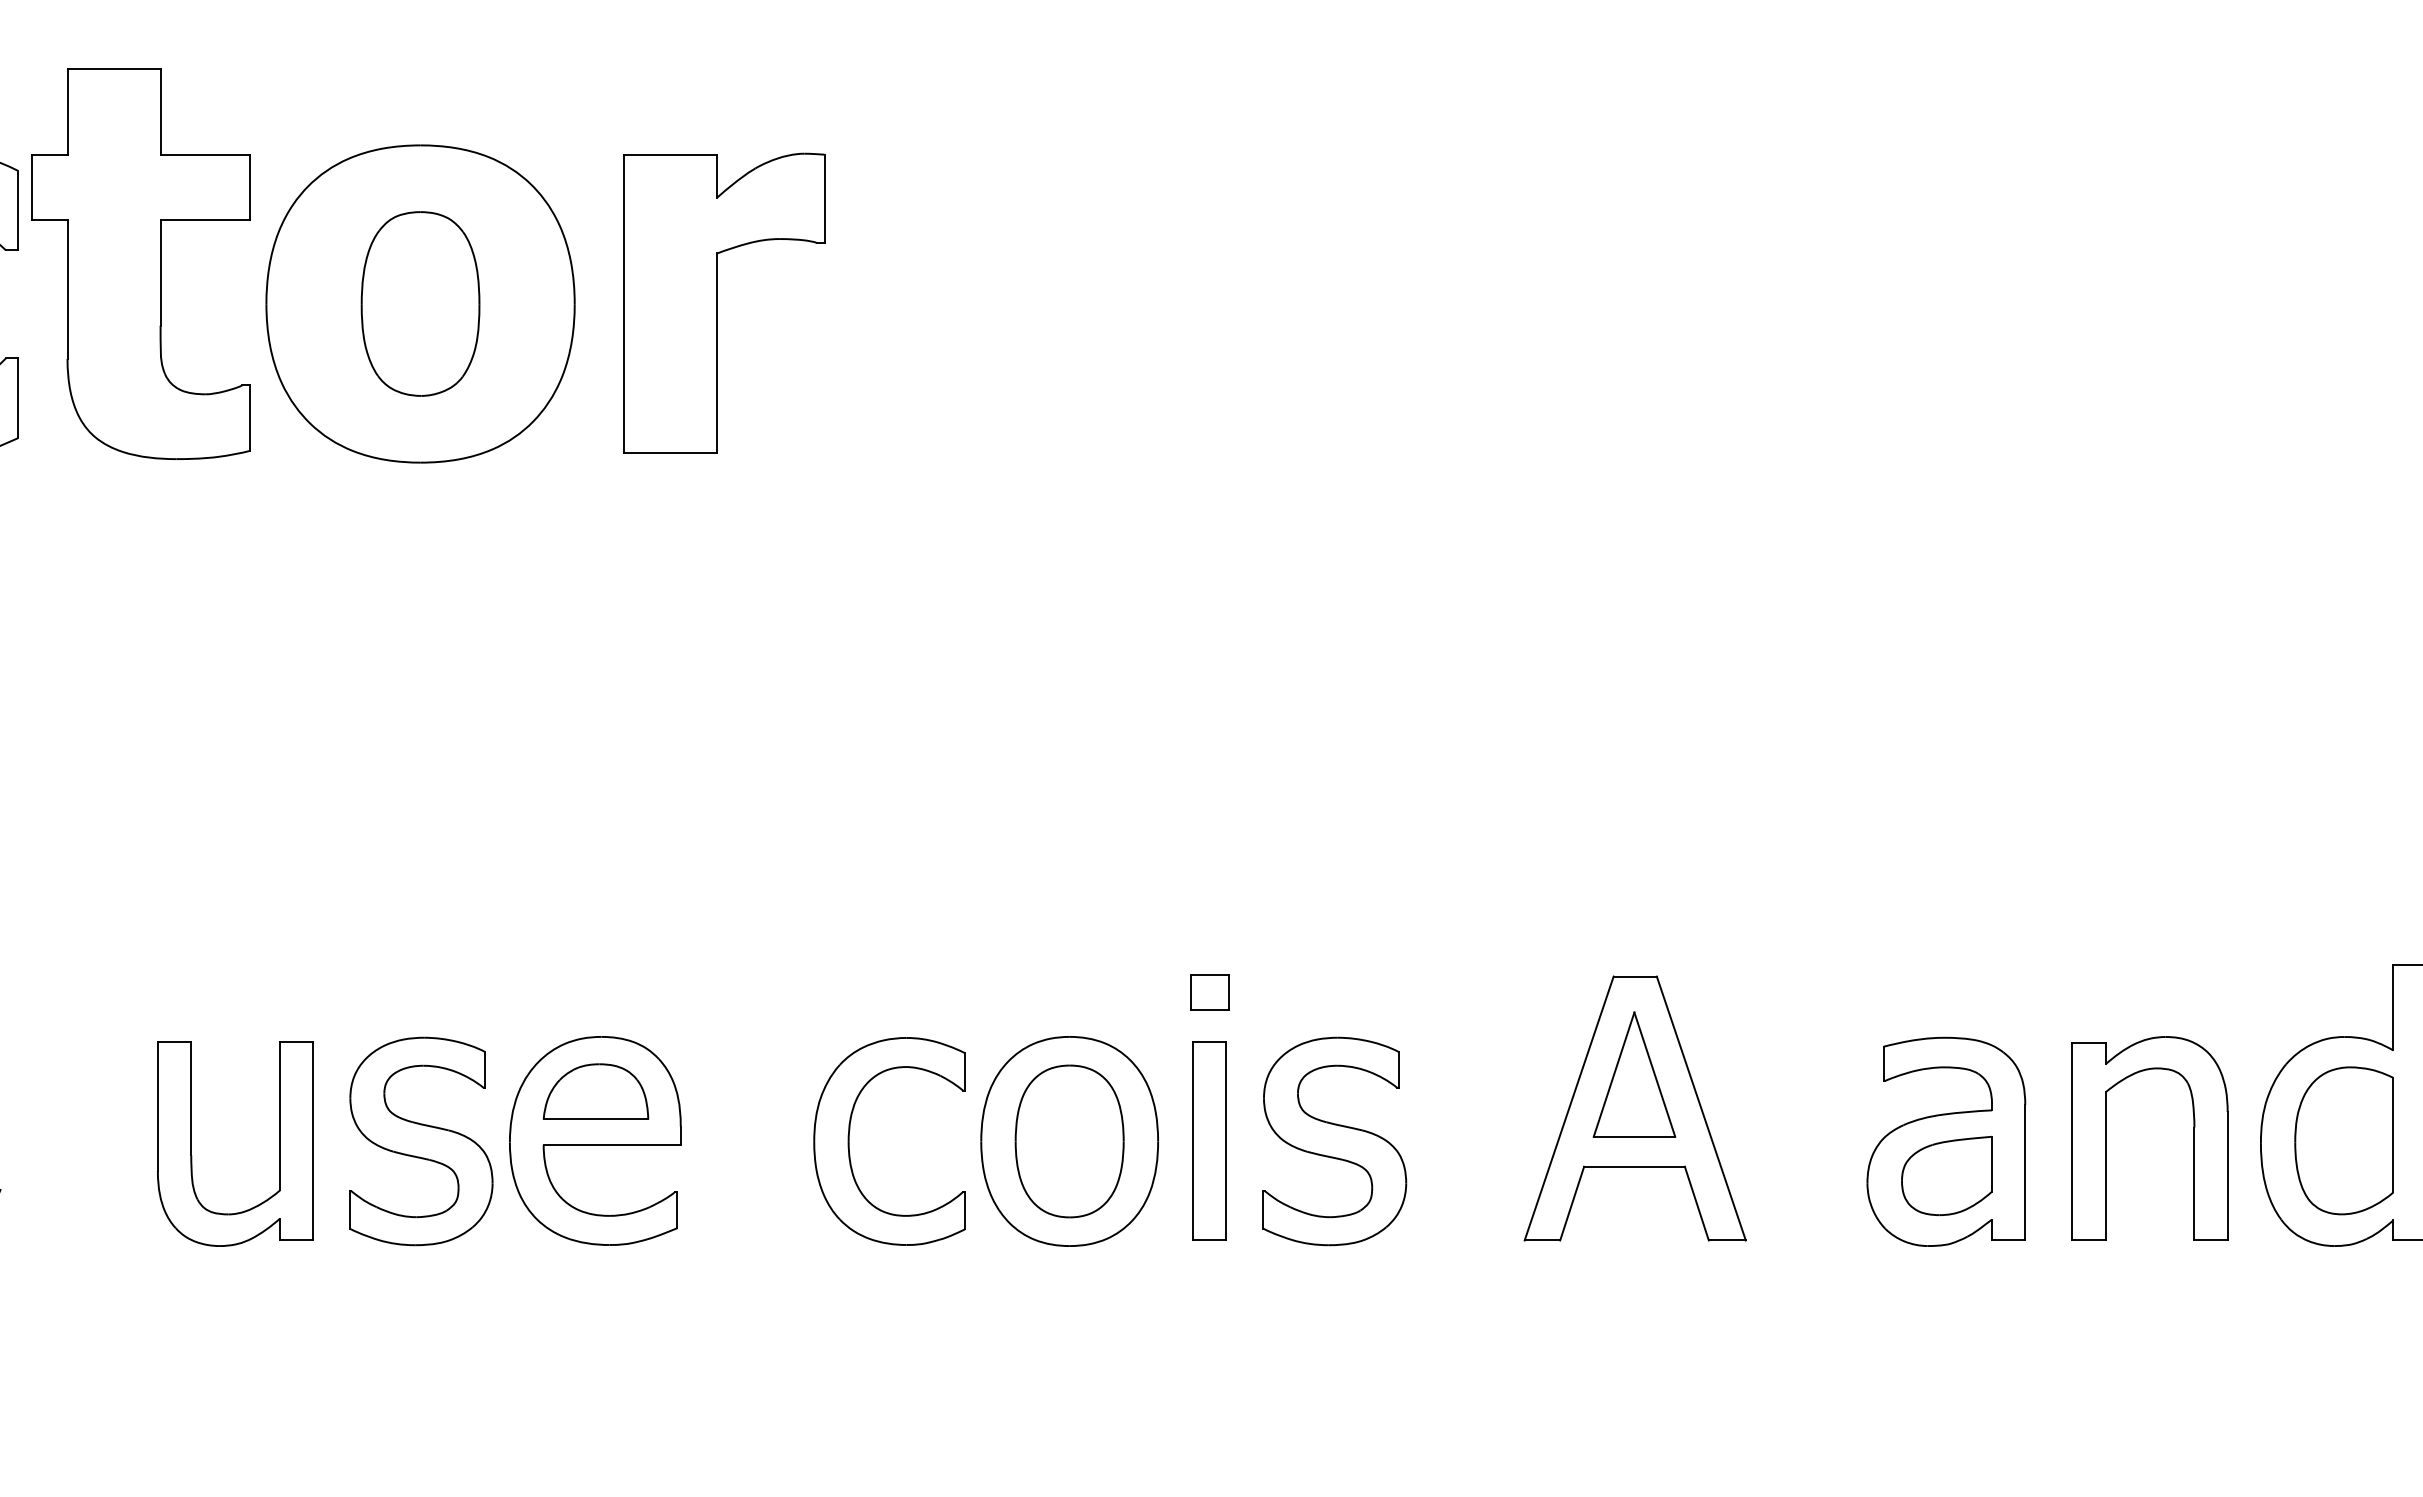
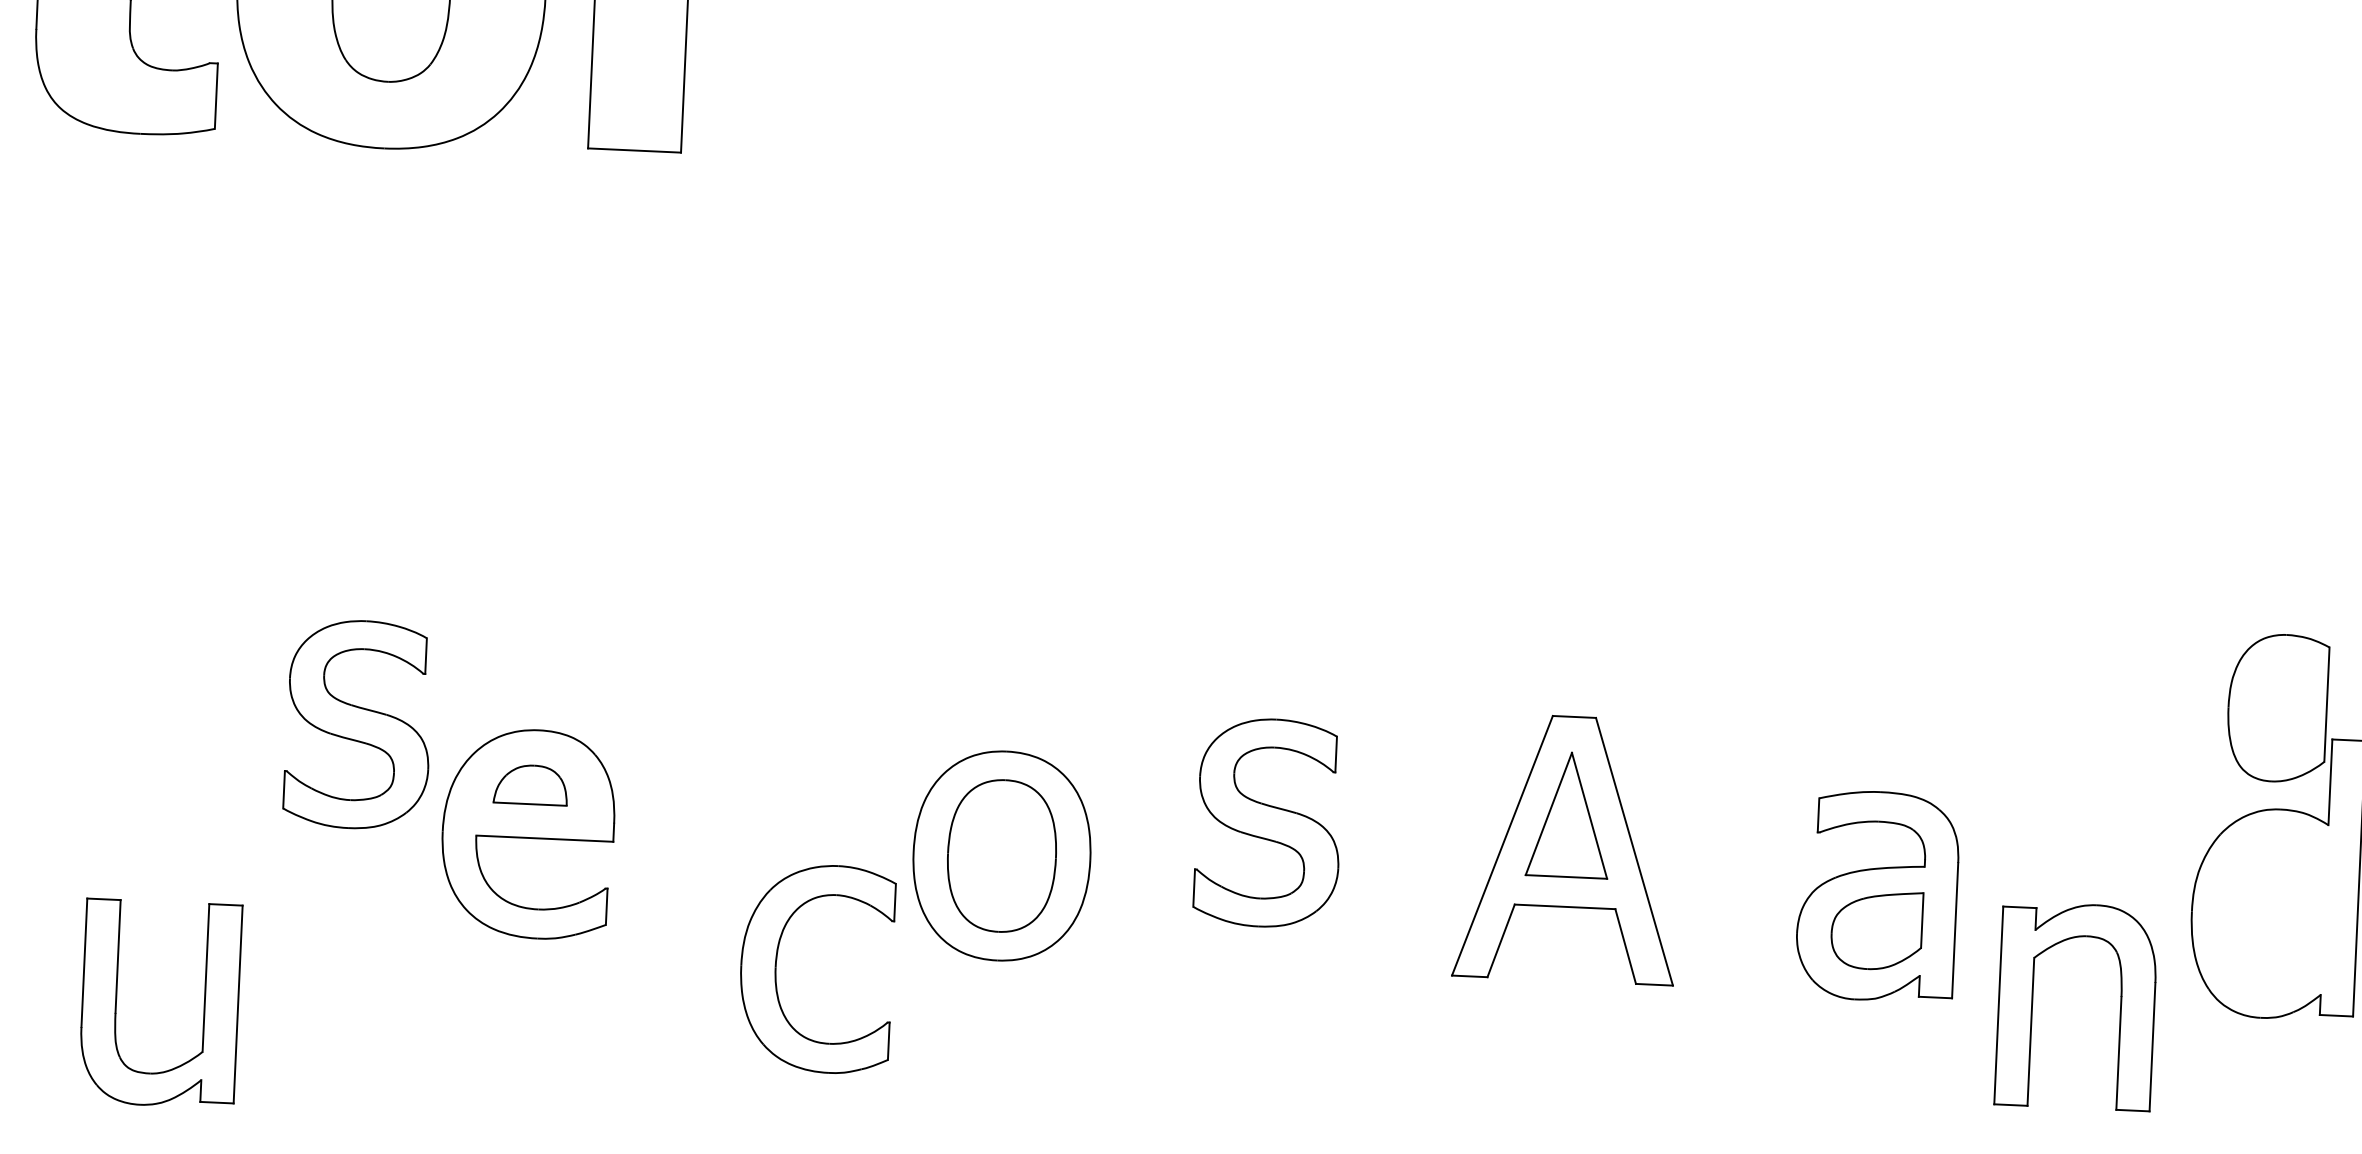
part: (1209, 992) -> (1148, 713), removed
part: (595, 1091) -> (530, 784), size x0.7
part: (2106, 1138) -> (2033, 1003), moved
part: (1209, 1140) -> (1141, 861), removed
part: (2343, 1140) -> (2276, 707), moved
part: (421, 1141) -> (359, 724), moved
part: (849, 1141) -> (776, 966), moved
part: (1334, 1141) -> (1268, 823), moved
part: (191, 1143) -> (116, 1001), moved

